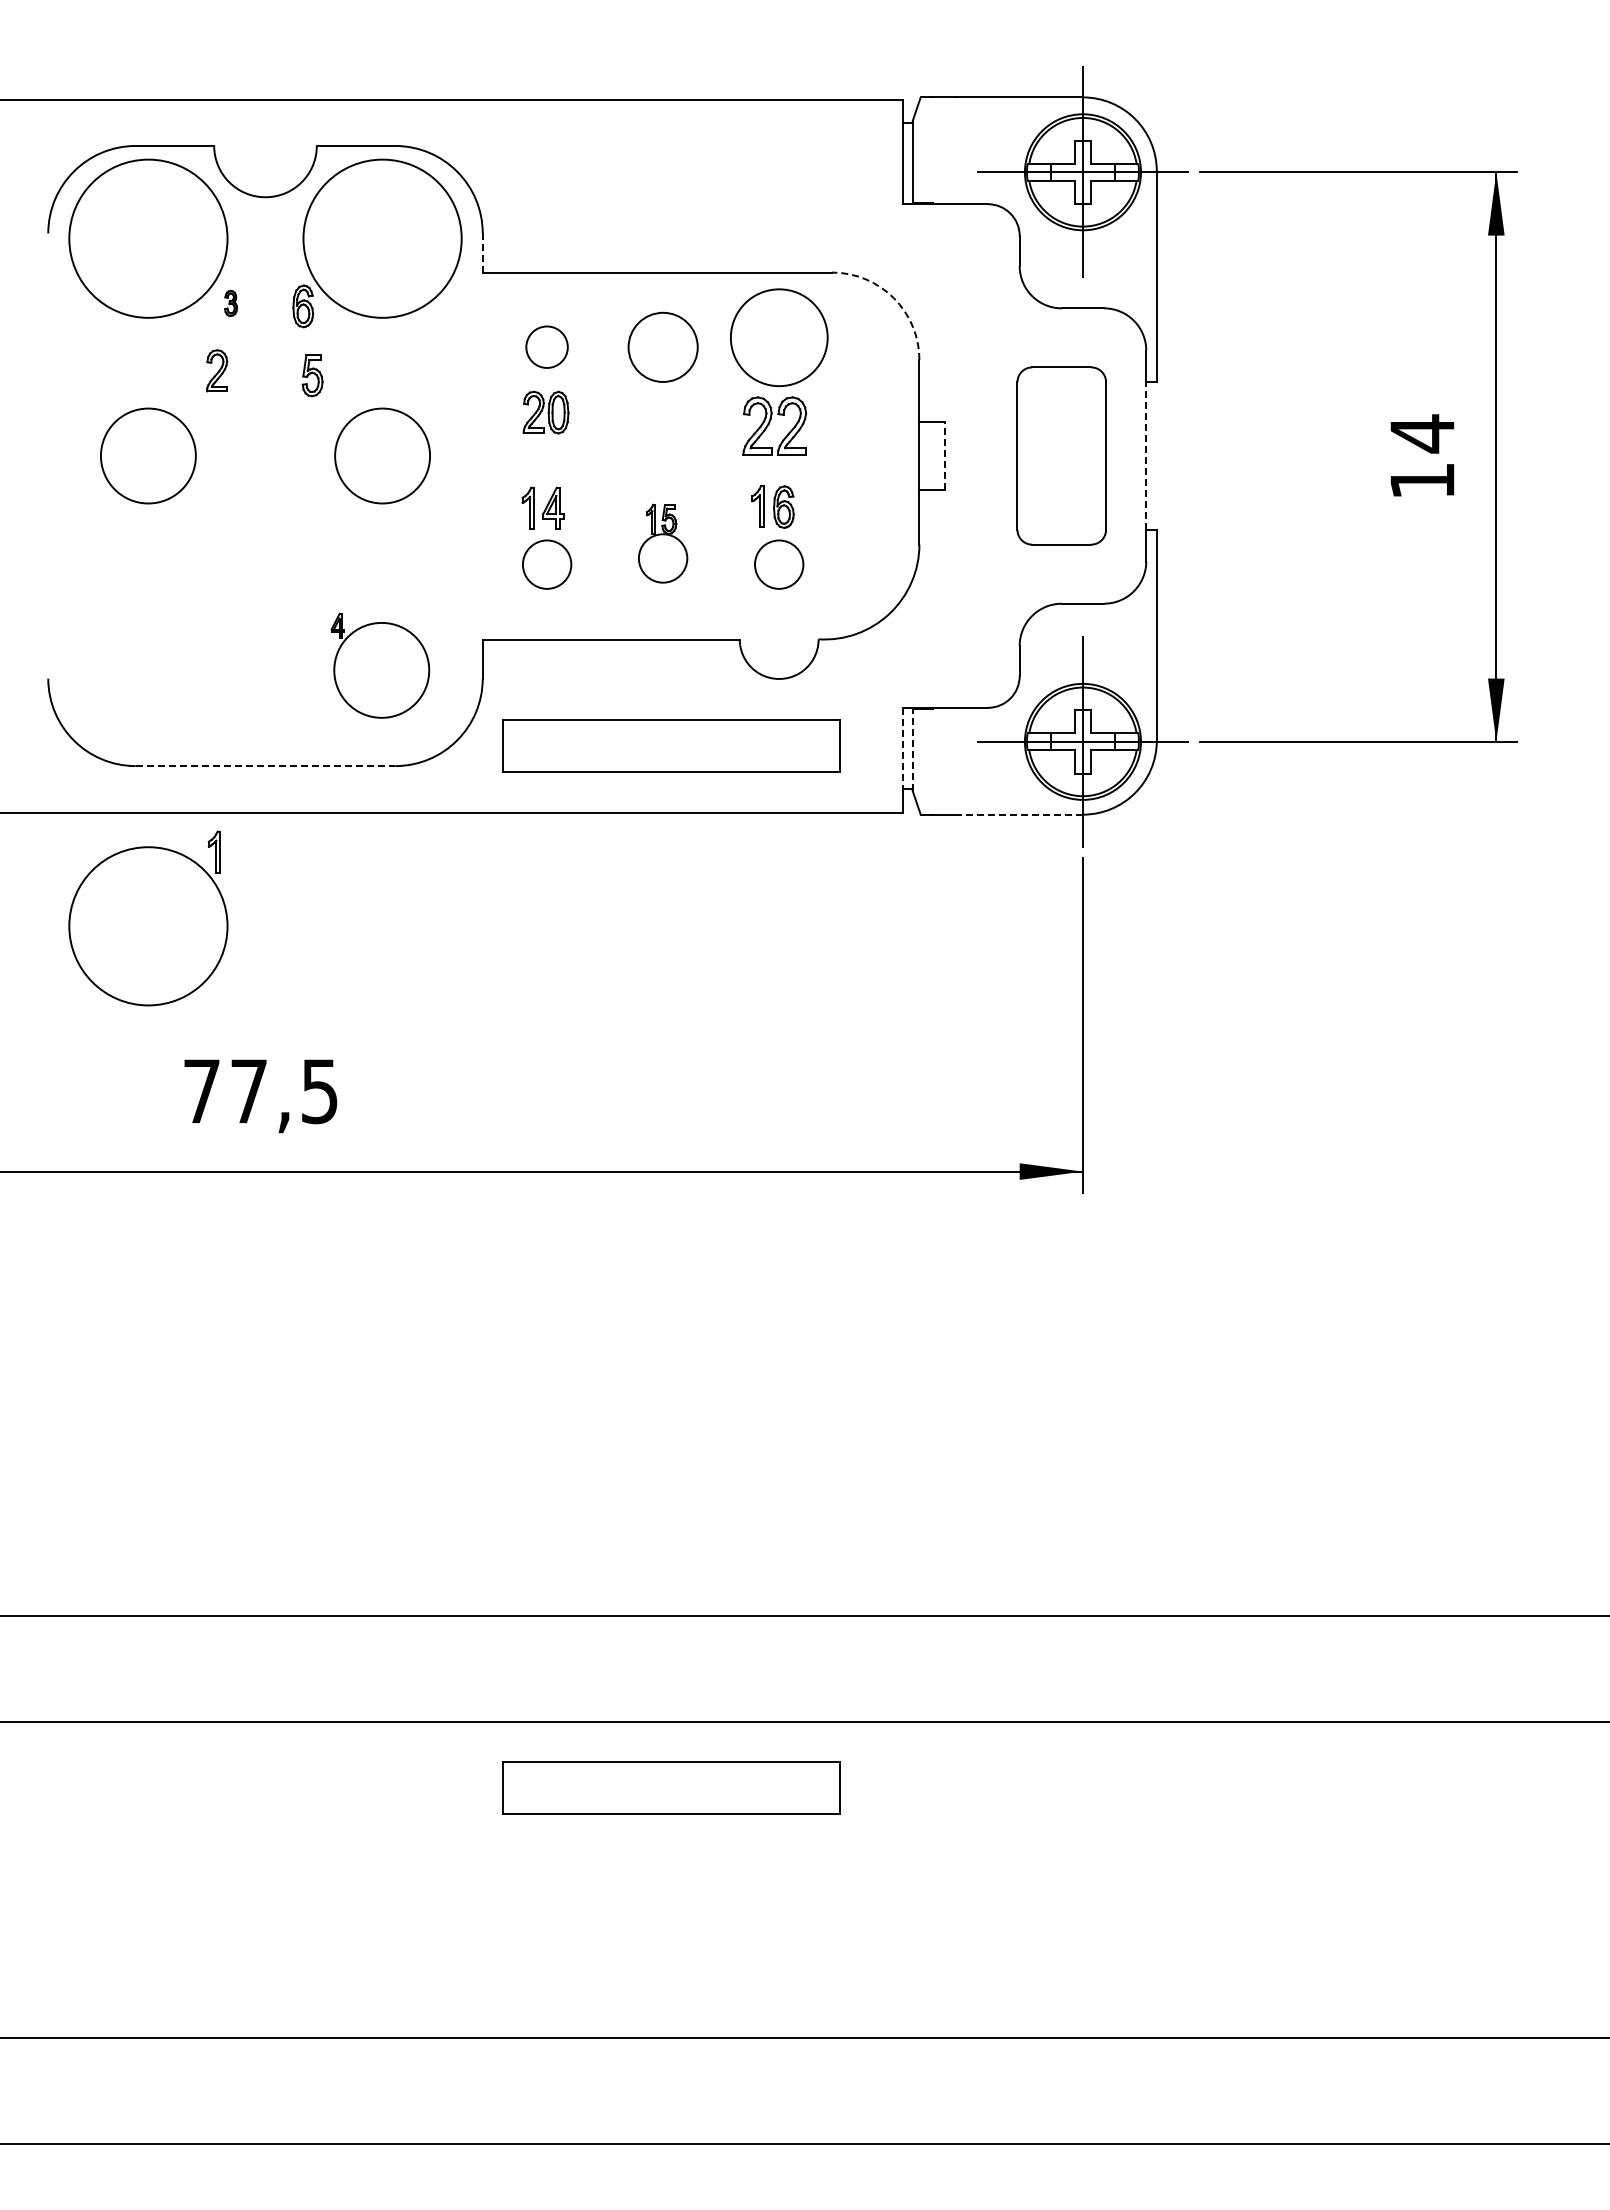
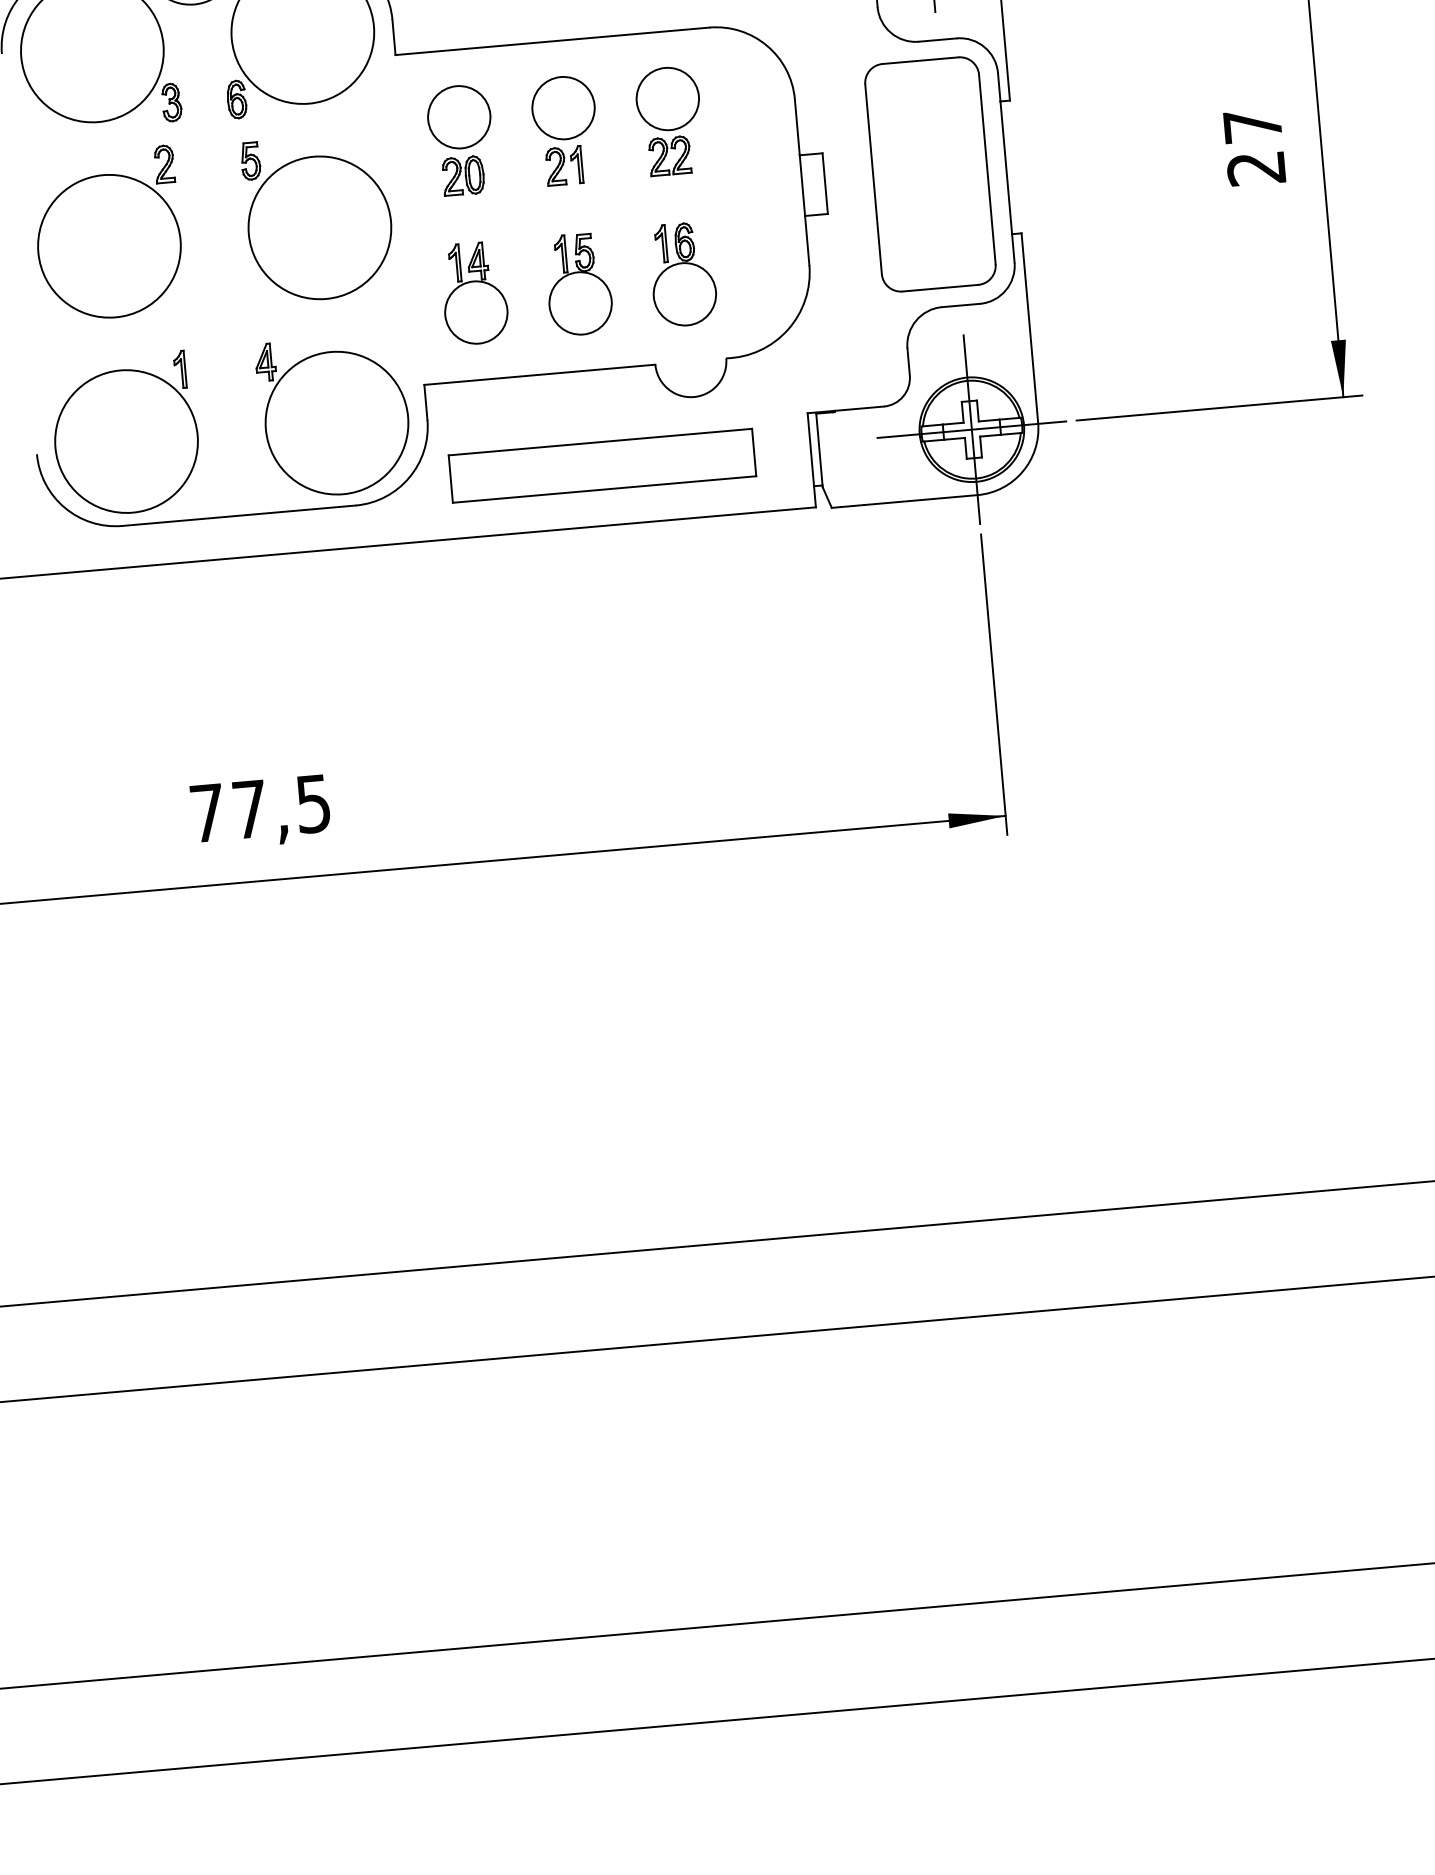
line: (482, 252) -> (393, 37), dashed -> solid
arc: (893, 298) -> (766, 46), dashed -> solid
part: (230, 303) -> (171, 102), size x1.67
circle: (546, 346) -> (458, 116), size x1.67
part: (778, 371) -> (669, 120), size x0.71
part: (658, 410) -> (564, 165), added
circle: (148, 455) -> (109, 245), size x1.67
circle: (382, 455) -> (319, 227), size x1.67
part: (1061, 455) -> (930, 173), size x1.43
line: (944, 456) -> (824, 184), dashed -> solid
line: (1146, 456) -> (1006, 168), dashed -> solid
text: (1421, 456) -> (1253, 146), 14 -> 27
part: (662, 543) -> (578, 284), size x1.43
circle: (546, 564) -> (475, 312), size x1.43
circle: (778, 564) -> (684, 294), size x1.43
part: (380, 665) -> (334, 416), size x1.67
line: (903, 748) -> (811, 449), dashed -> solid
line: (912, 750) -> (819, 450), dashed -> solid
line: (265, 766) -> (239, 516), dashed -> solid
line: (1019, 814) -> (920, 499), dashed -> solid
part: (148, 918) -> (126, 434), moved
part: (671, 1787) -> (684, 1401), removed

